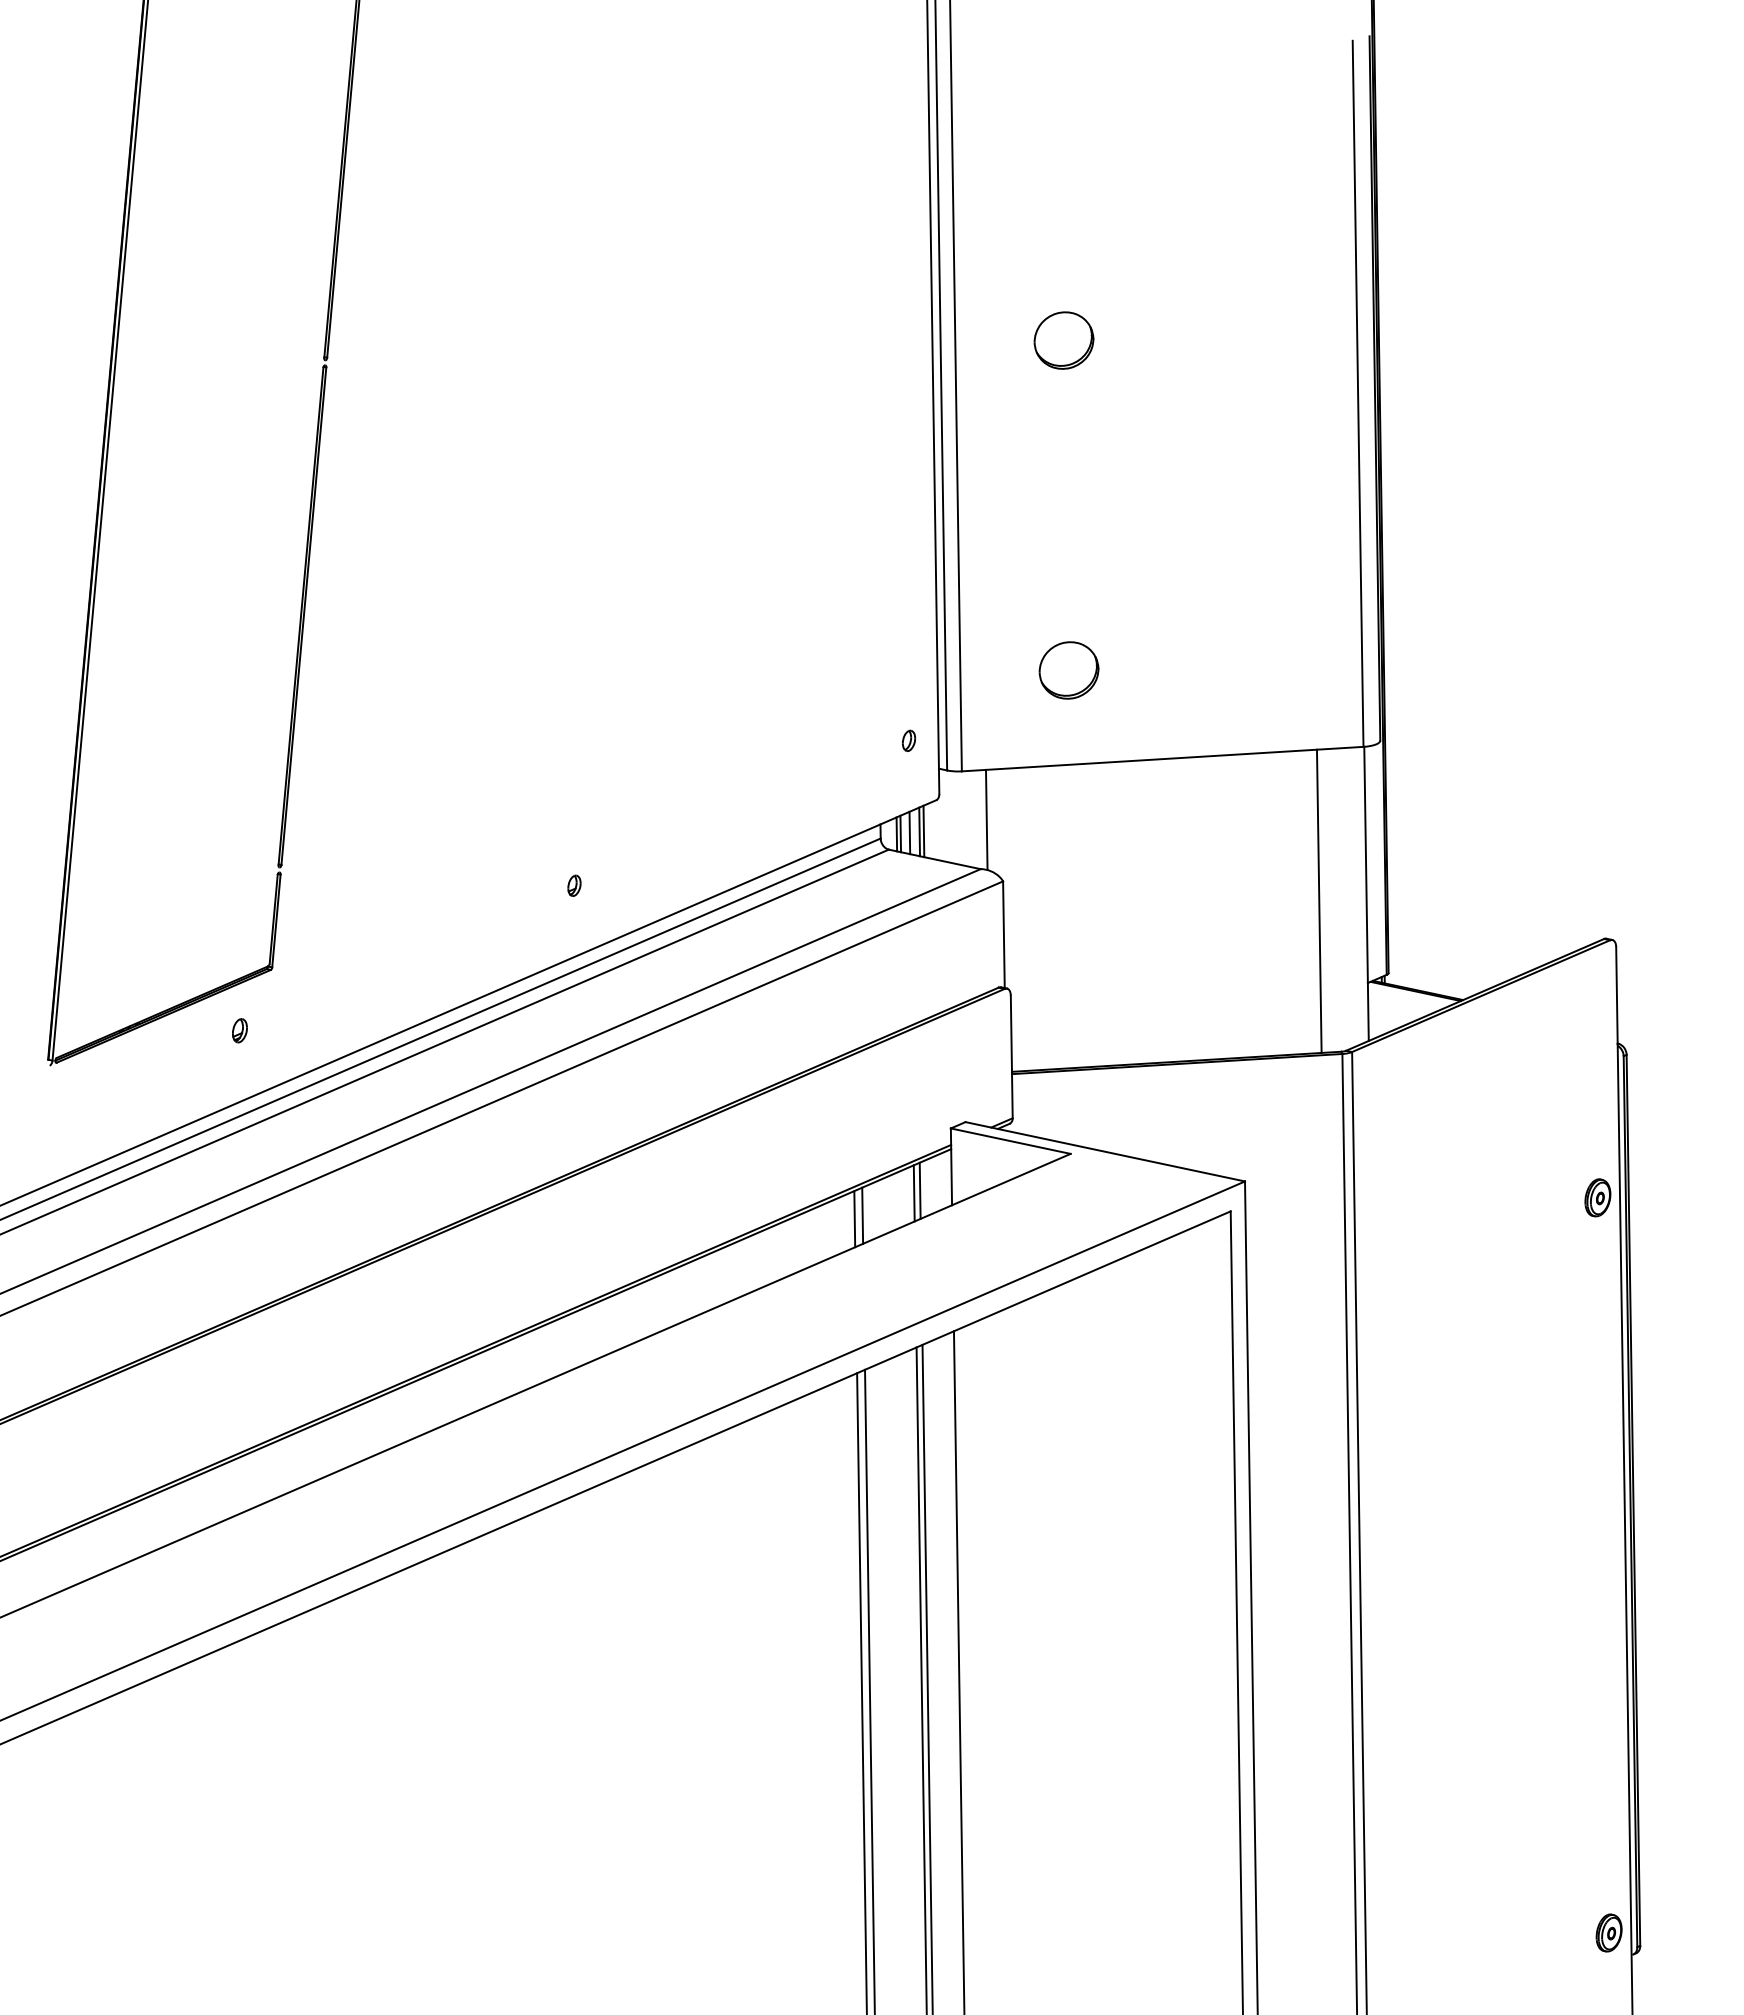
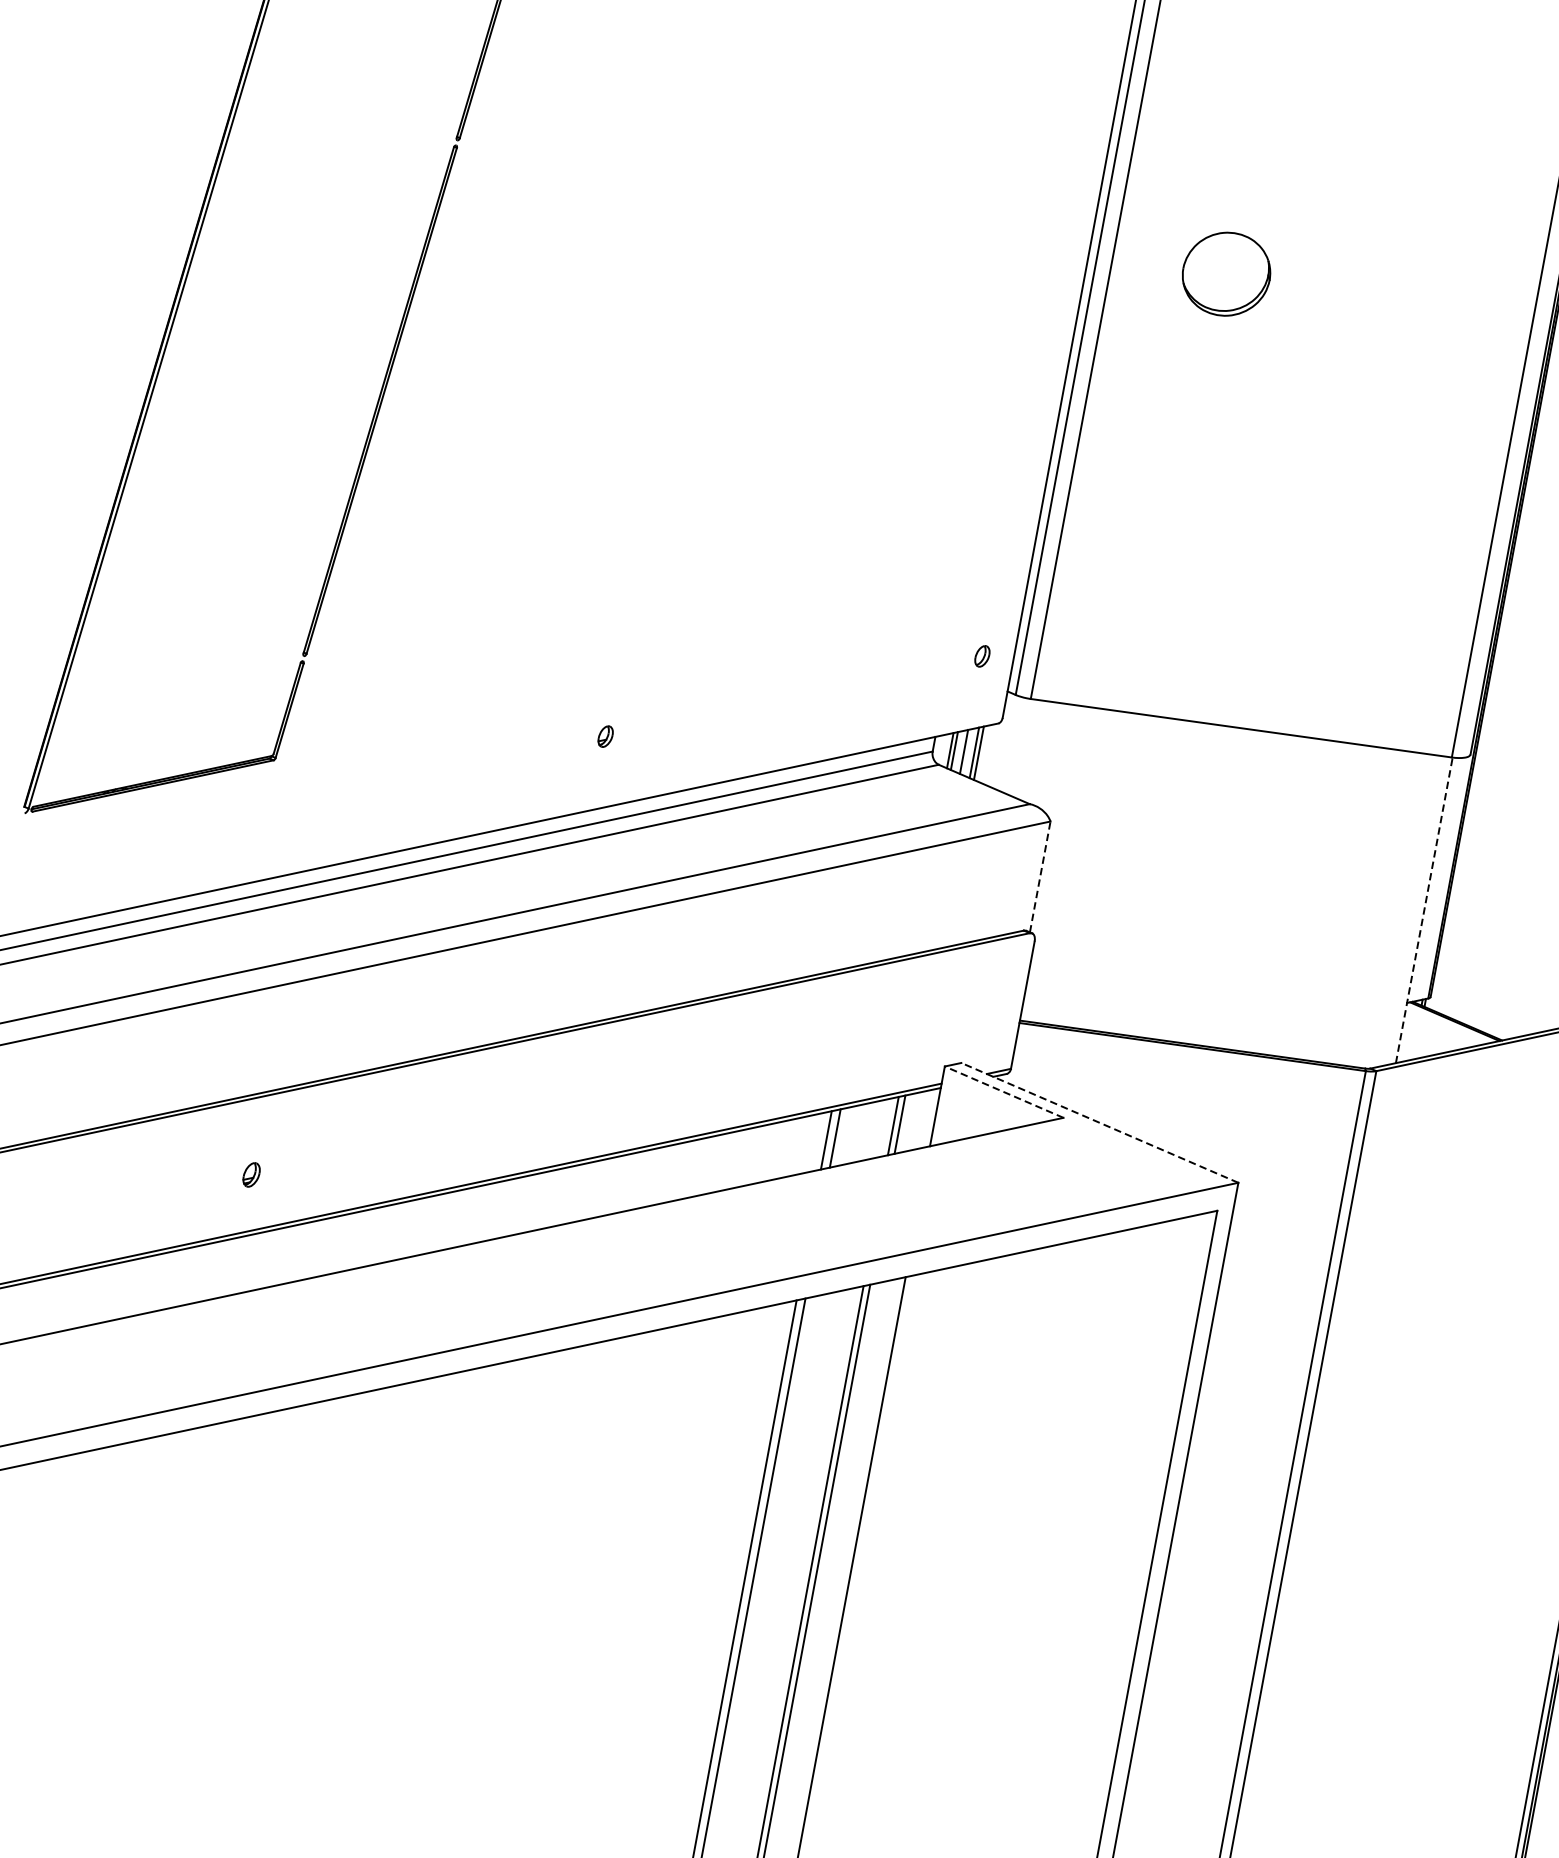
part: (1063, 340) -> (1226, 273), size x1.4
part: (1068, 670) -> (1162, 616), removed
line: (986, 819) -> (1046, 753), removed
line: (1366, 893) -> (1424, 909), solid -> dashed
line: (1318, 900) -> (1373, 907), removed
line: (1003, 934) -> (1039, 876), solid -> dashed
part: (239, 1030) -> (251, 1174), moved
line: (1010, 1141) -> (1003, 1092), solid -> dashed
line: (1105, 1151) -> (1100, 1122), solid -> dashed

